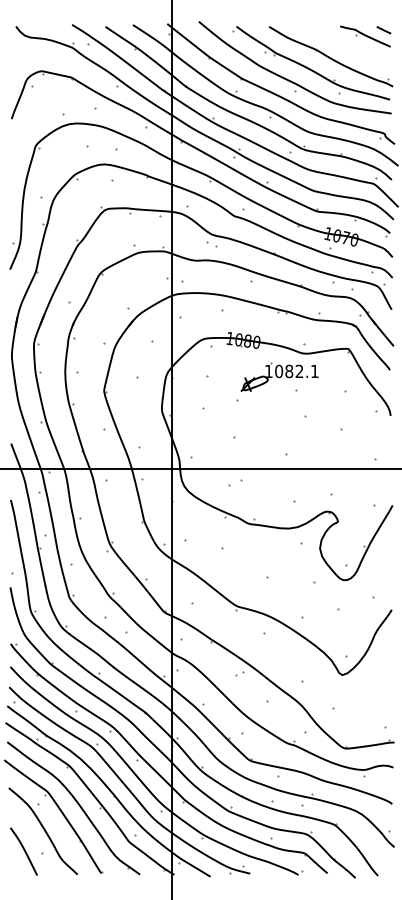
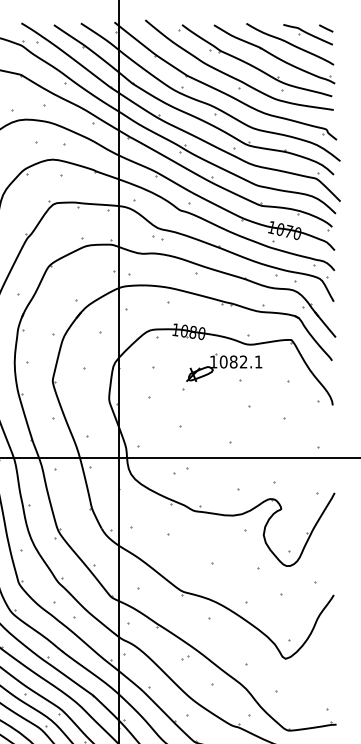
curve: (346, 46) -> (289, 44), added

